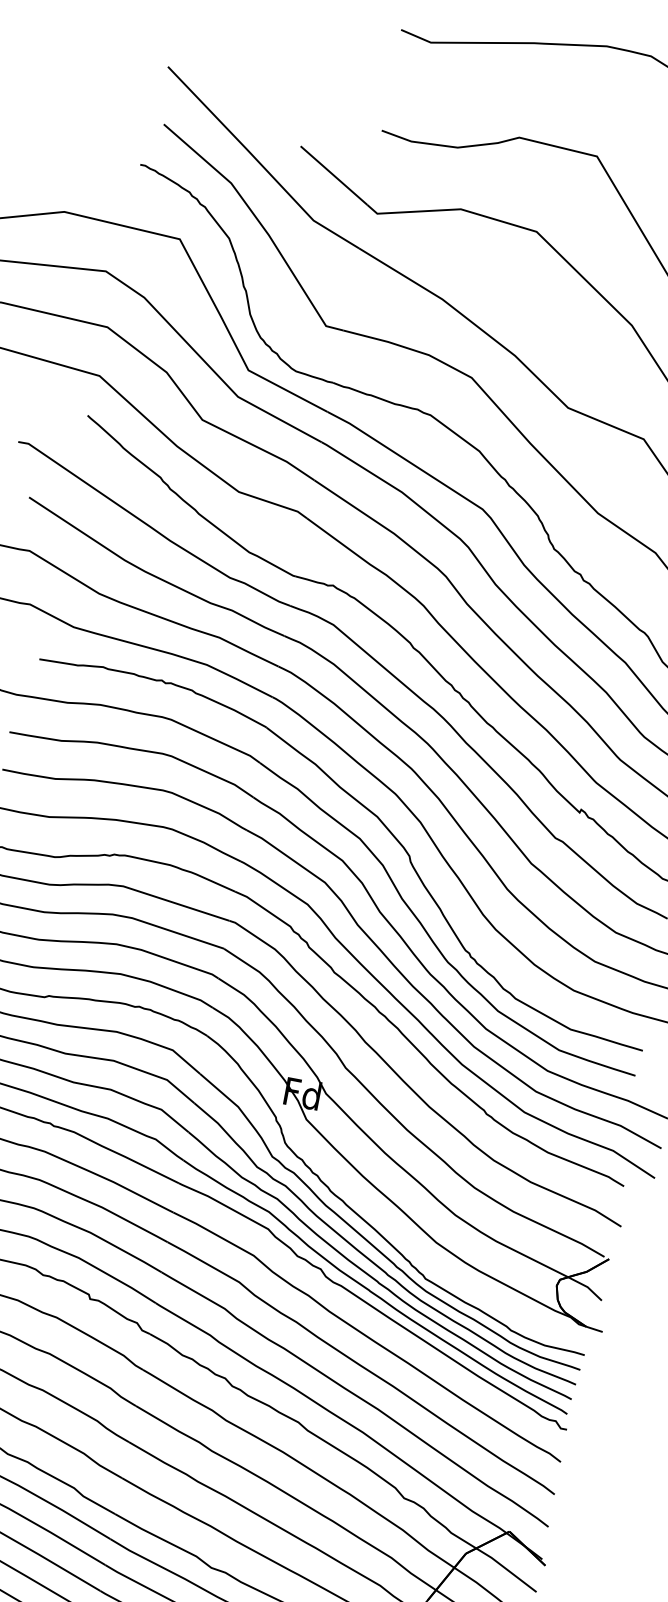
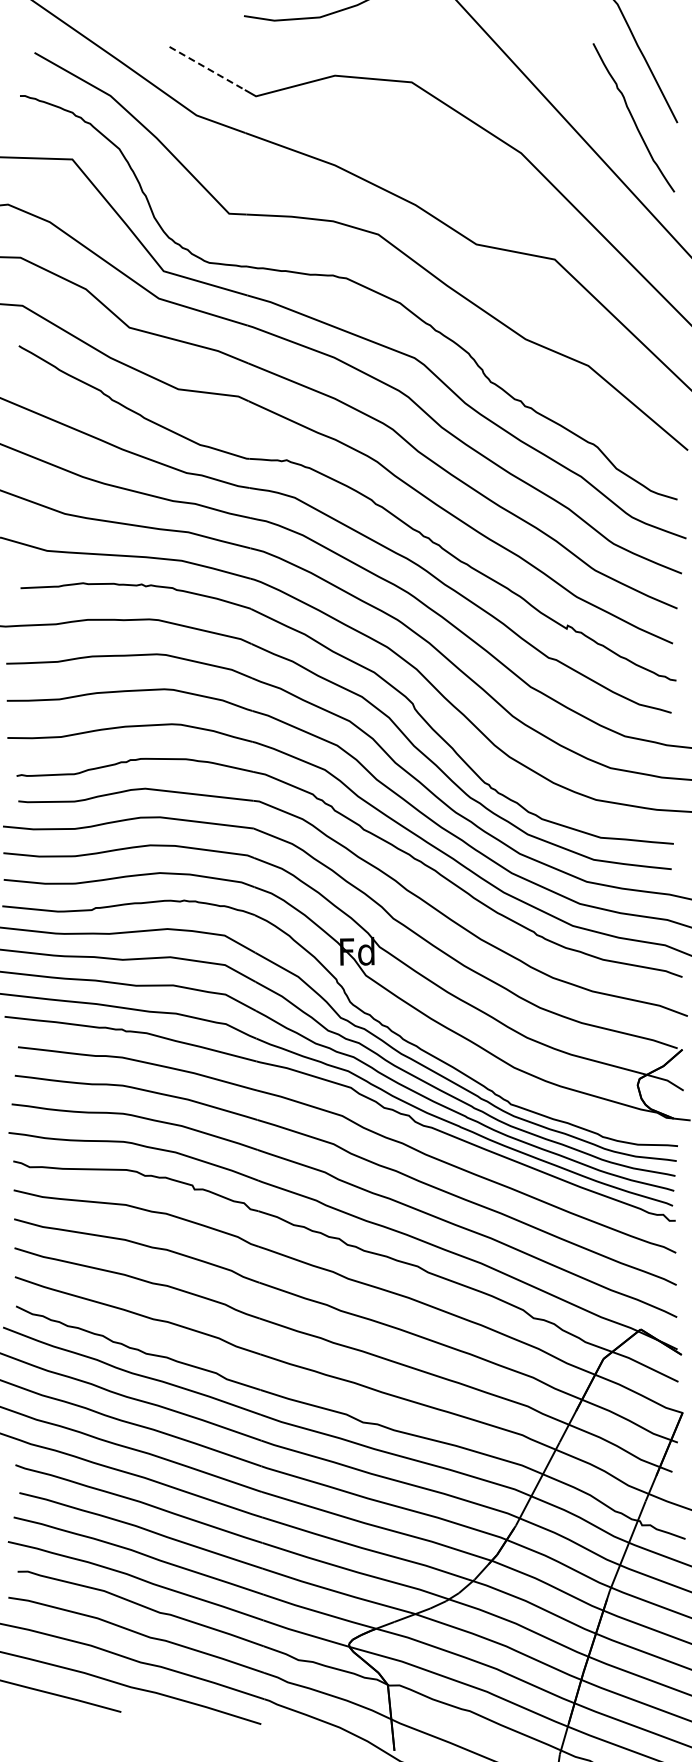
line: (334, 175) -> (207, 68), solid -> dashed

